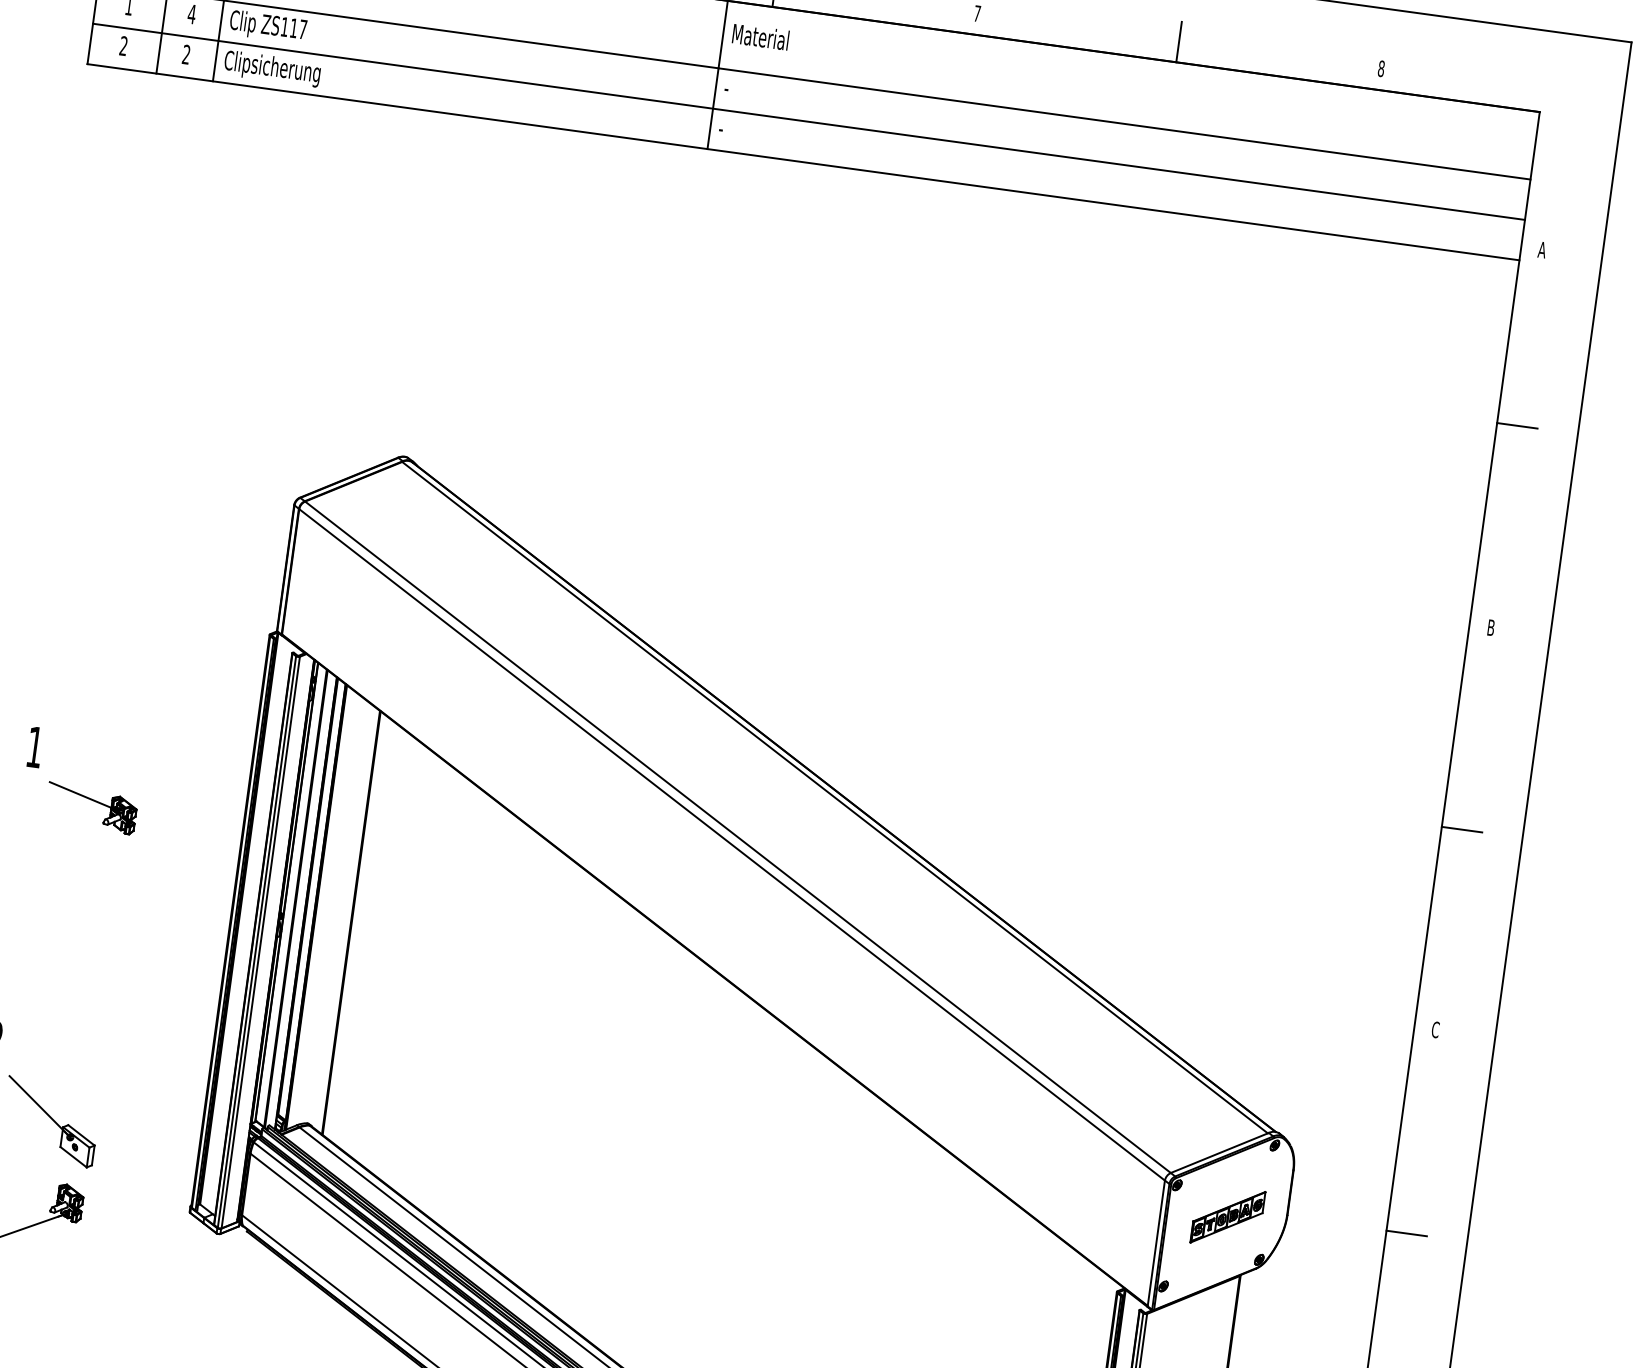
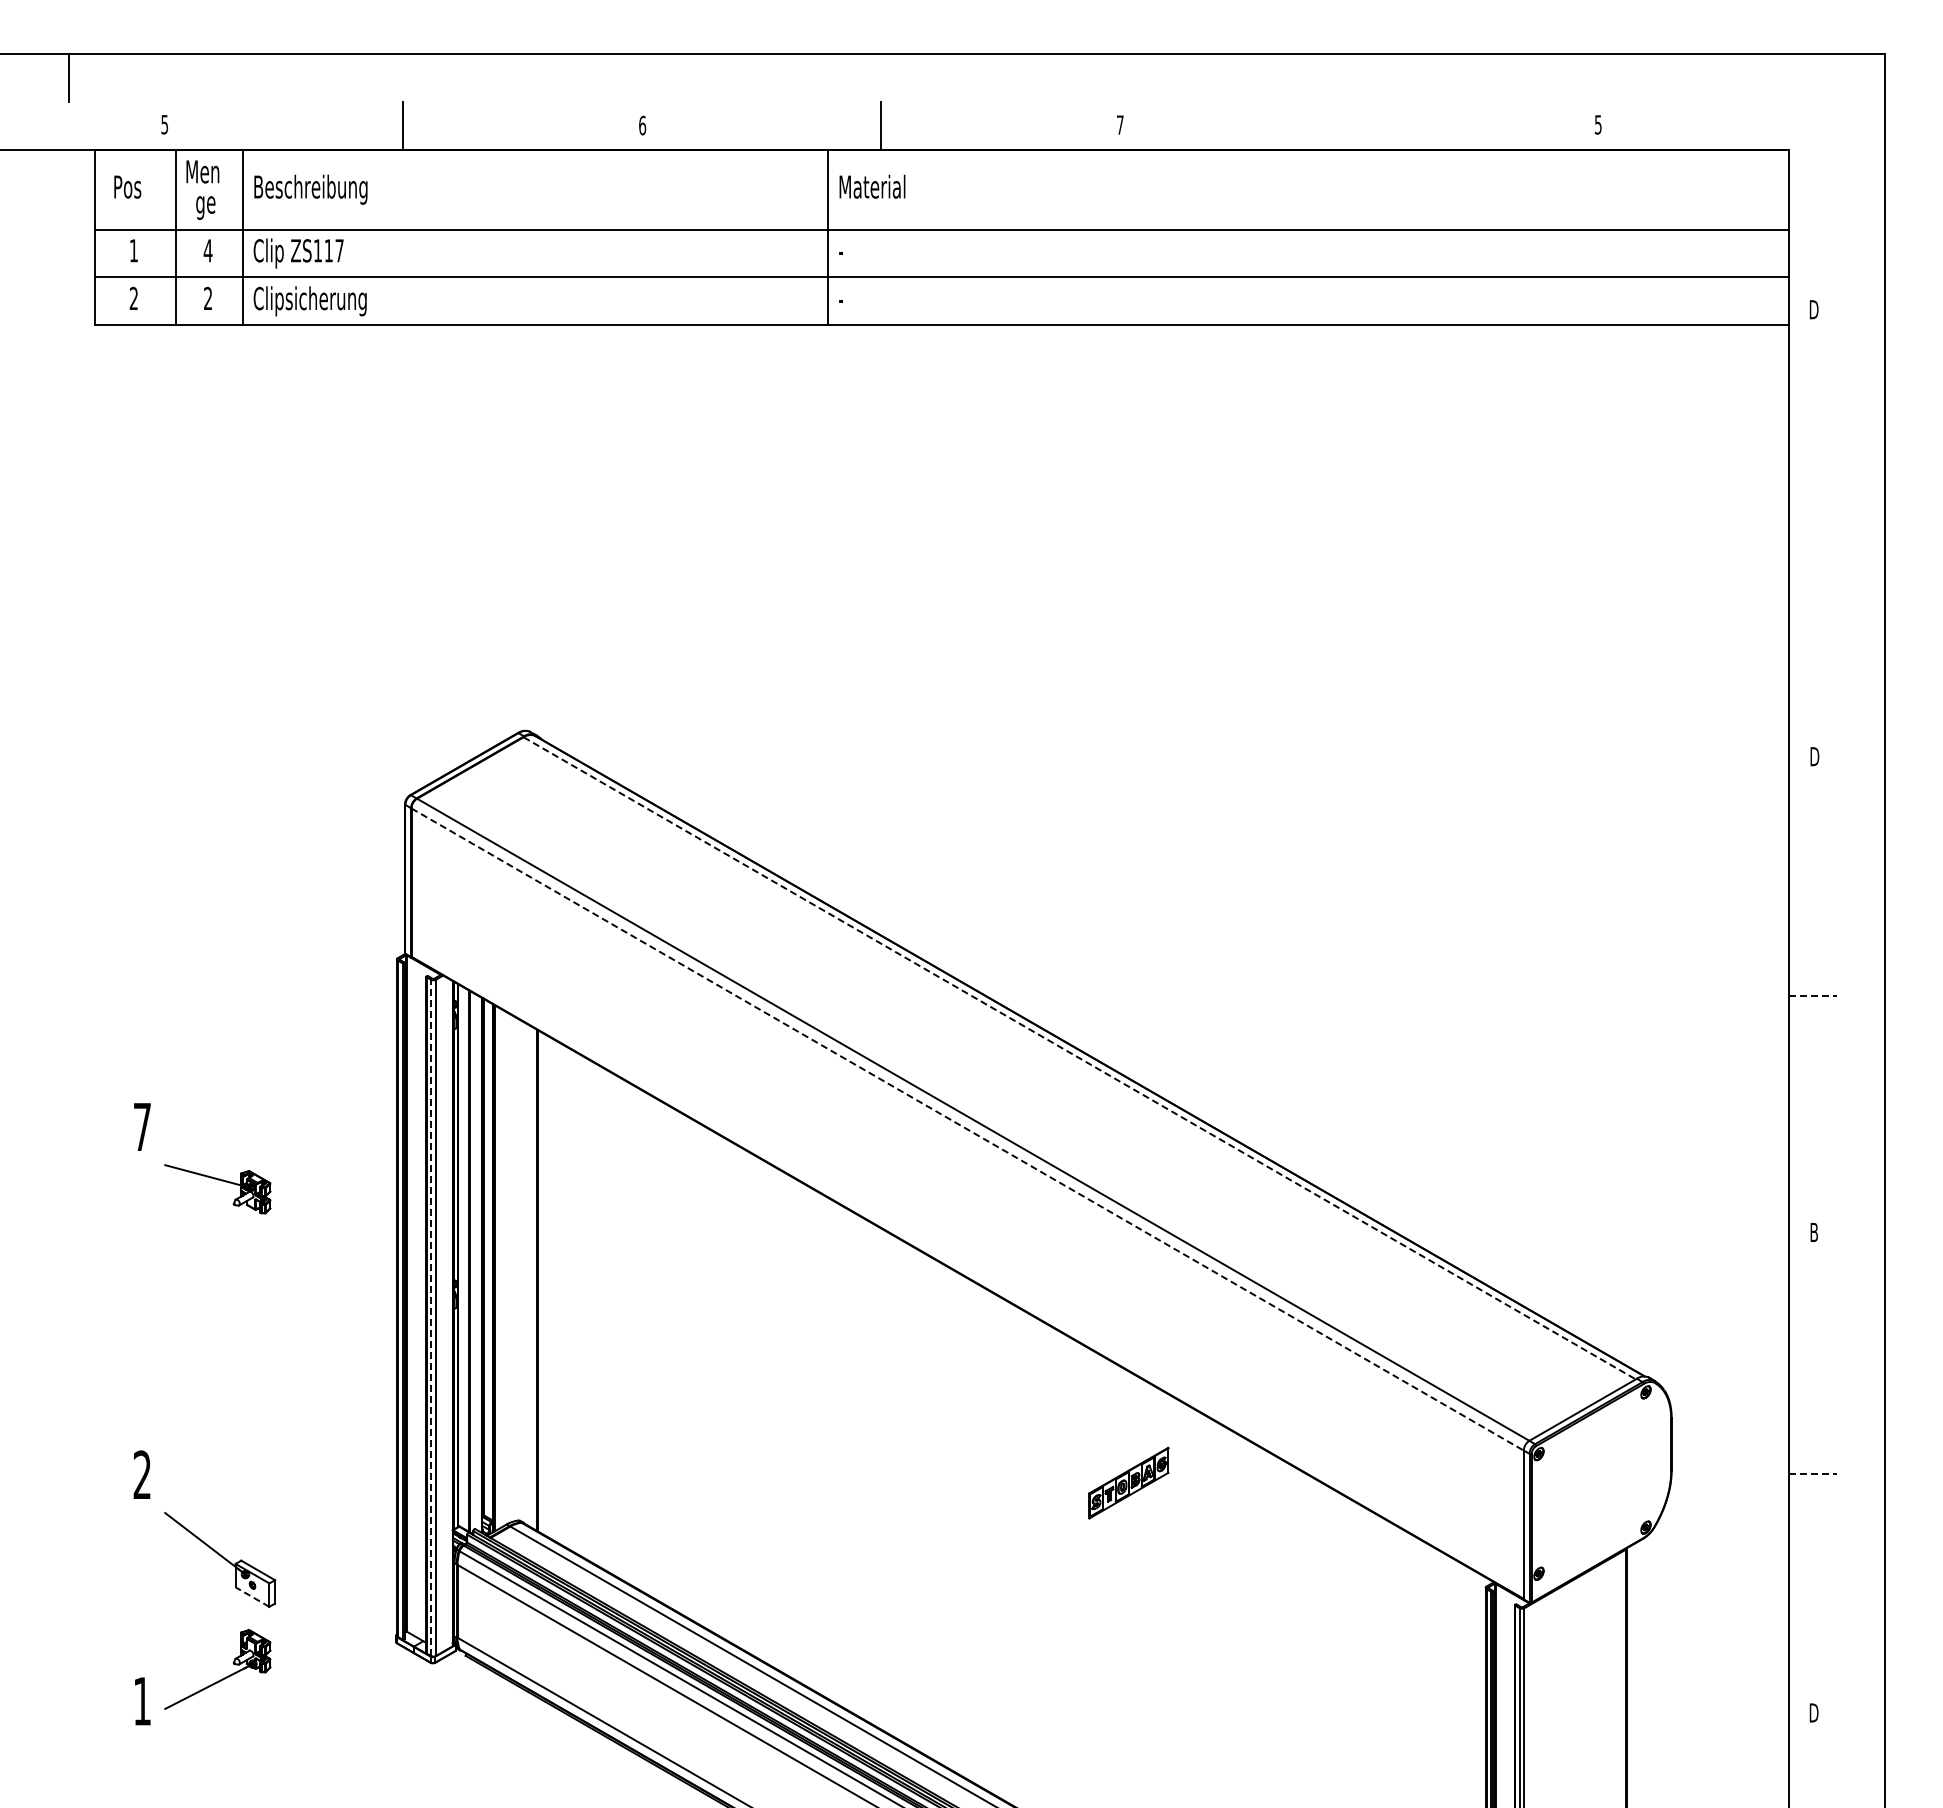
line: (1179, 41) -> (1359, 125), removed
text: (1380, 68) -> (1597, 124), 8 -> 5
text: (1541, 249) -> (1813, 309), A -> D
line: (1516, 425) -> (1812, 517), removed
text: (1490, 627) -> (1814, 756), B -> D
text: (35, 746) -> (142, 1126), 1 -> 7
line: (835, 797) -> (1080, 1058), solid -> dashed
line: (1462, 829) -> (1813, 995), solid -> dashed
line: (732, 844) -> (968, 1129), solid -> dashed
line: (257, 941) -> (431, 1317), solid -> dashed
text: (1435, 1029) -> (1814, 1232), C -> B
line: (73, 1157) -> (252, 1597), solid -> dashed
part: (1227, 1216) -> (1128, 1482), moved
line: (1407, 1233) -> (1813, 1473), solid -> dashed

